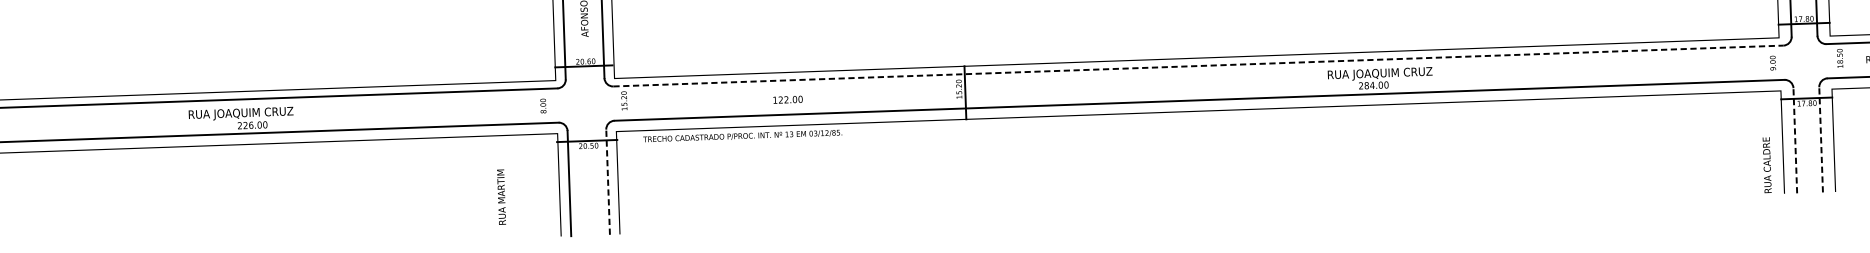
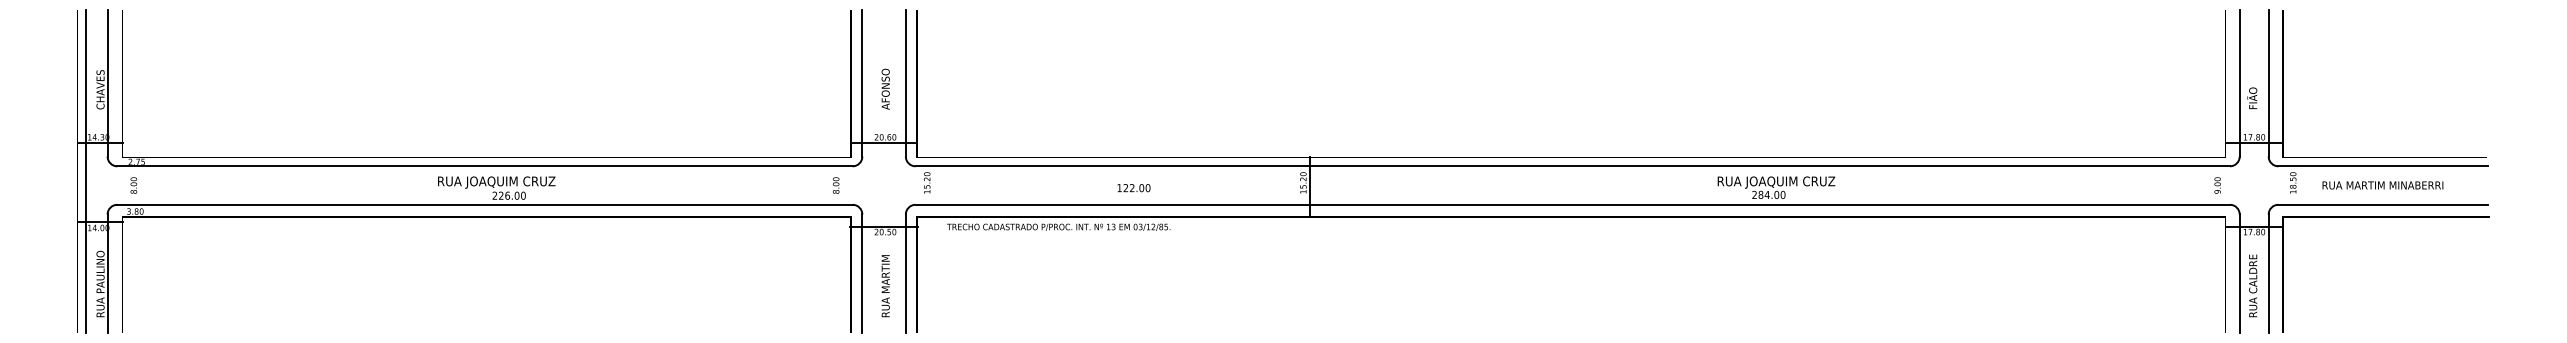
line: (1199, 66) -> (1573, 166), dashed -> solid
text: (787, 100) -> (1133, 188), moved
line: (1820, 139) -> (2268, 273), dashed -> solid
line: (1795, 140) -> (2239, 273), dashed -> solid
text: (1767, 164) -> (2253, 285), moved
line: (607, 182) -> (905, 273), dashed -> solid
text: (501, 197) -> (885, 286), moved

